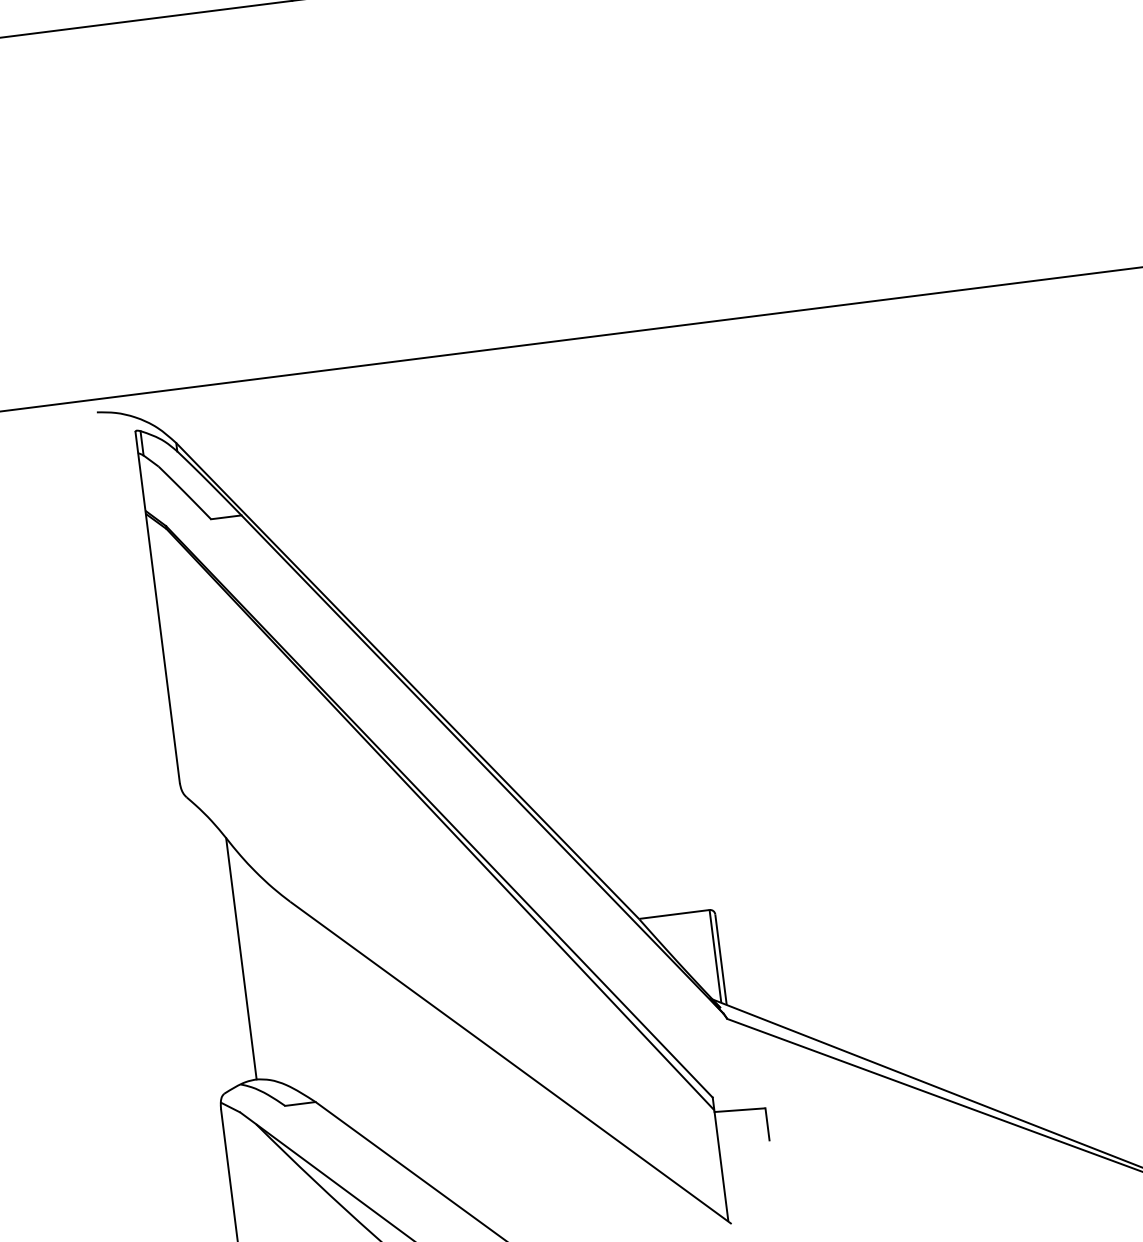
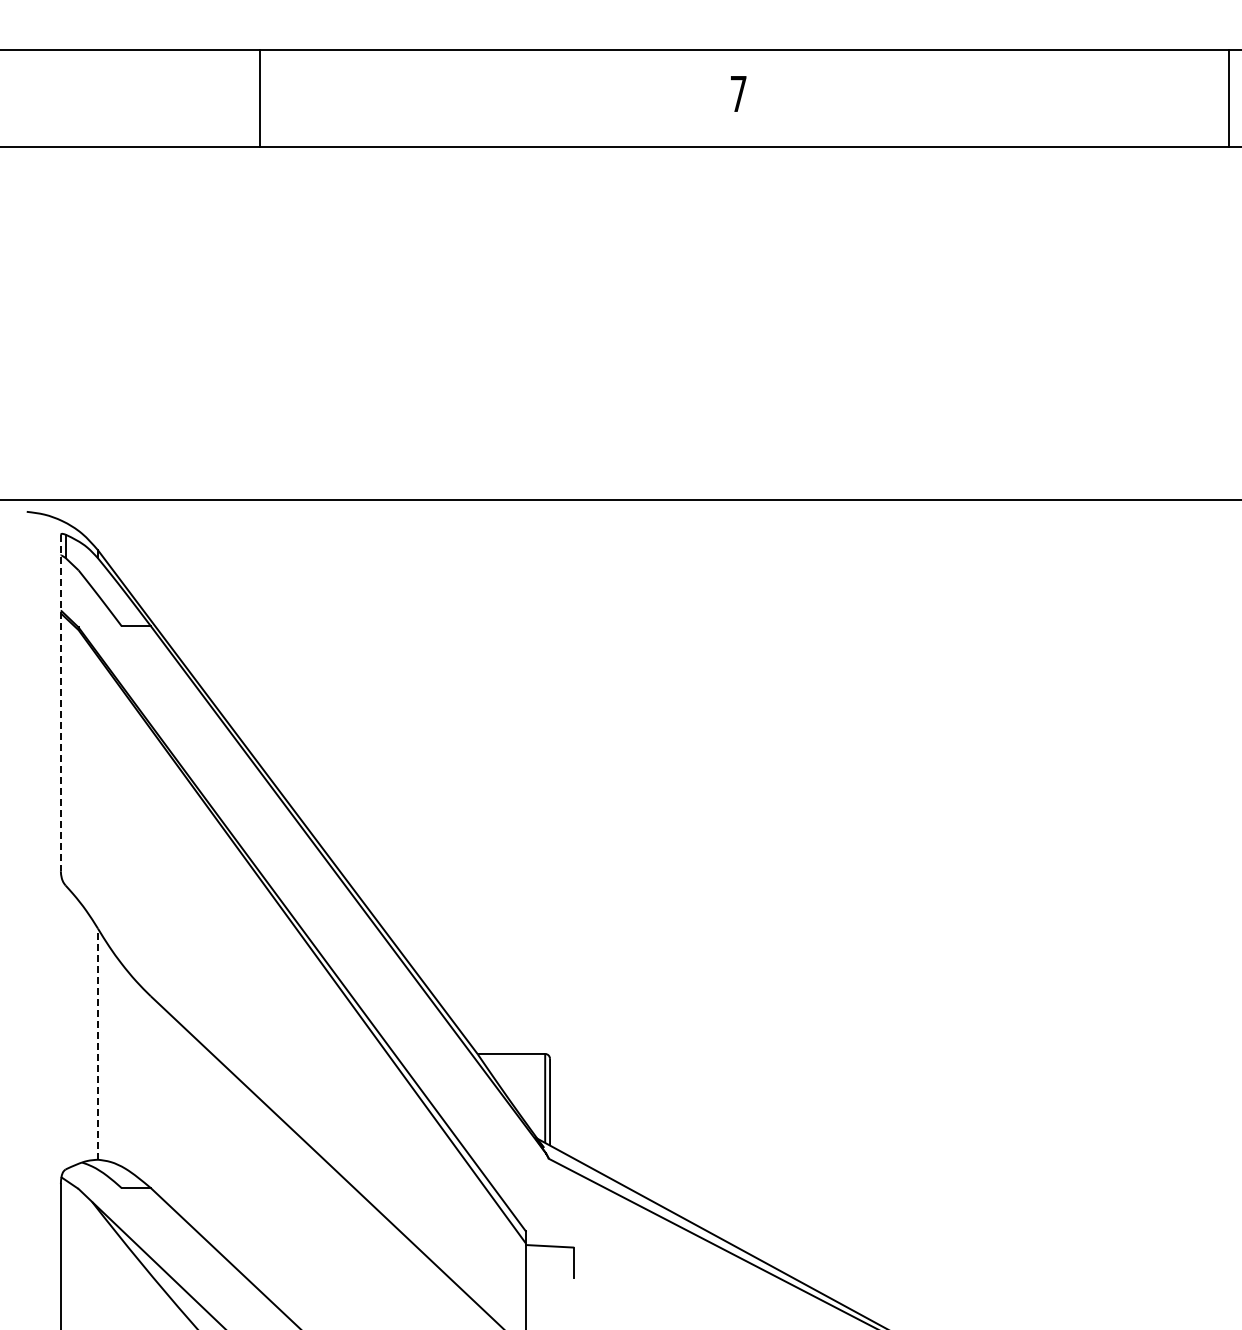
line: (157, 608) -> (60, 703), solid -> dashed
line: (240, 959) -> (97, 1044), solid -> dashed

